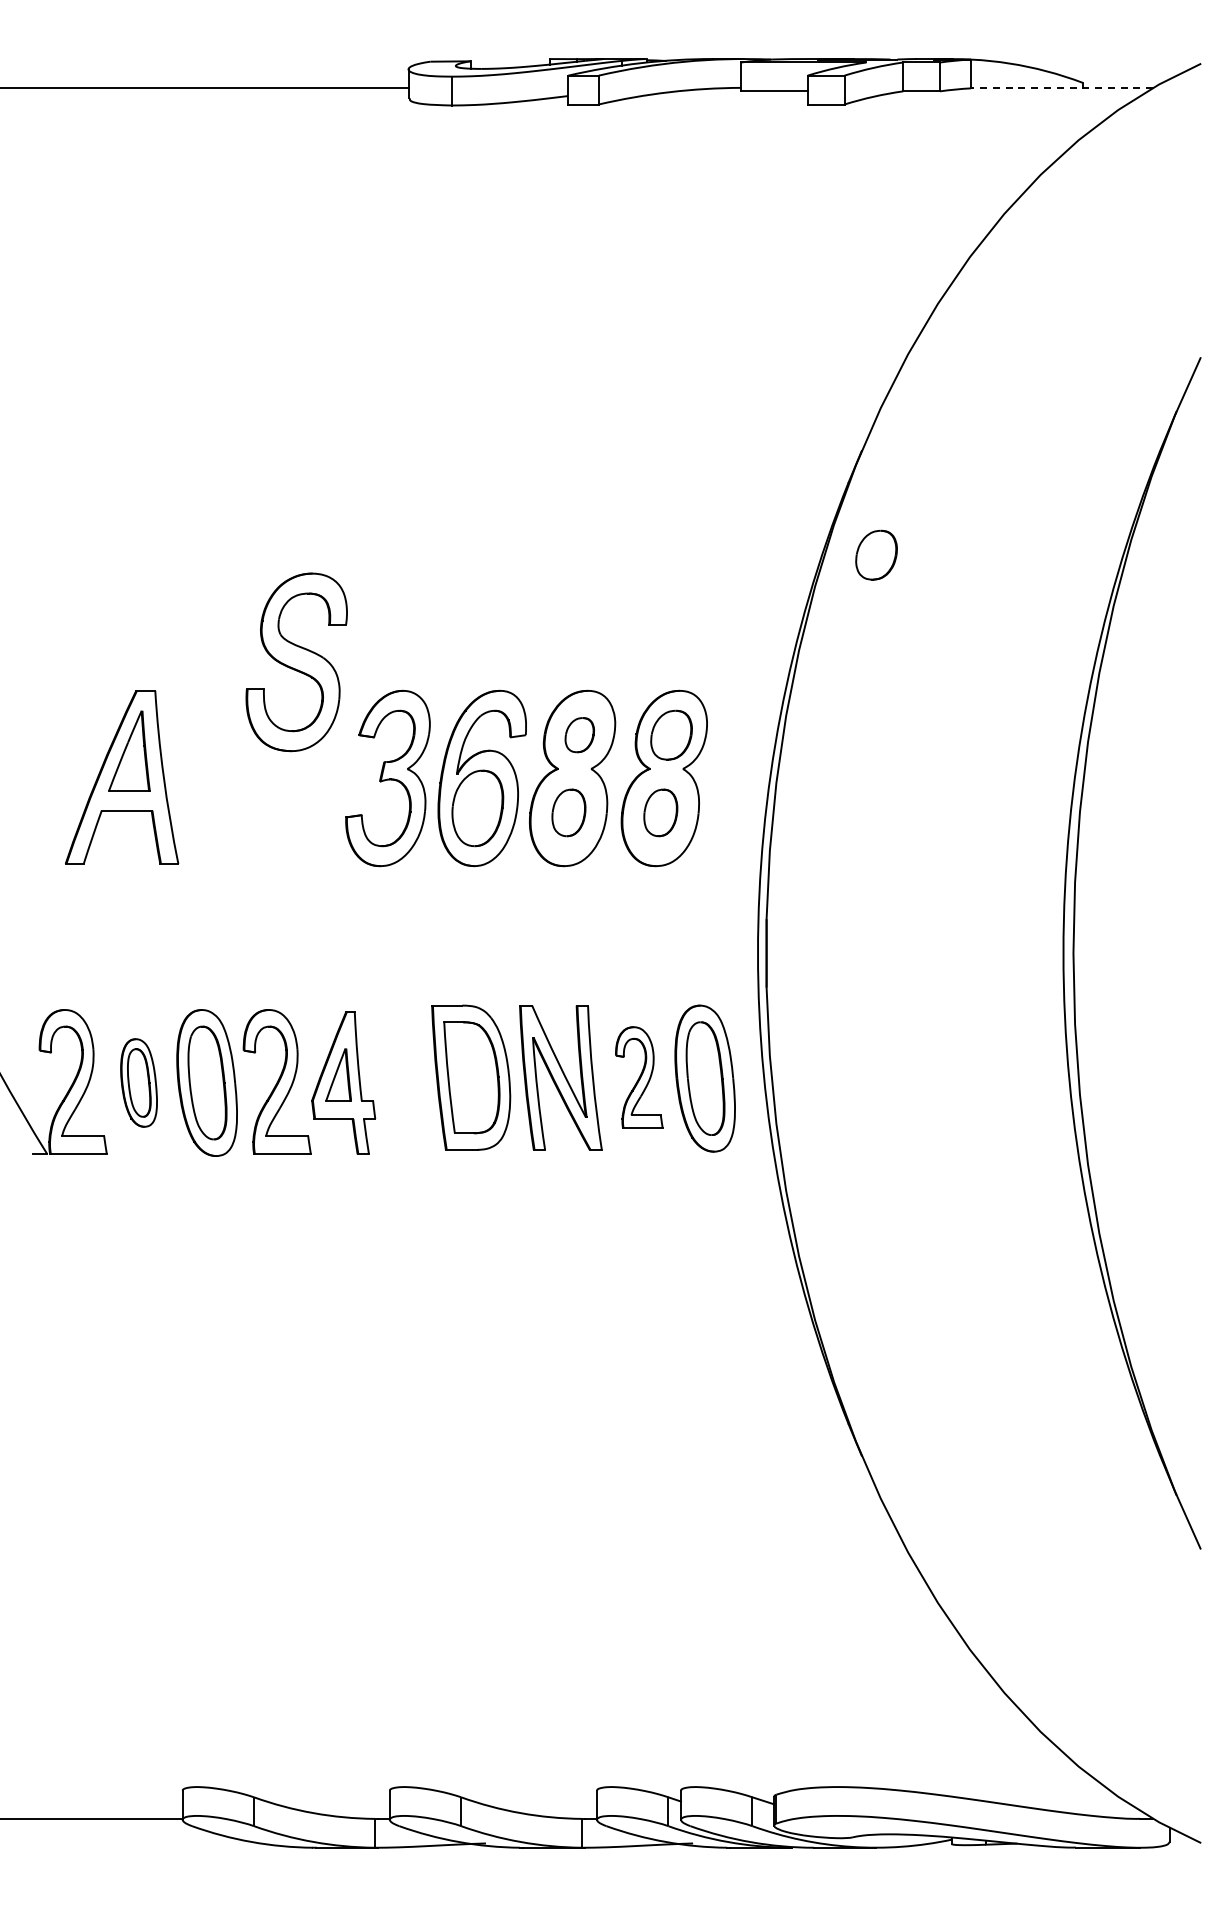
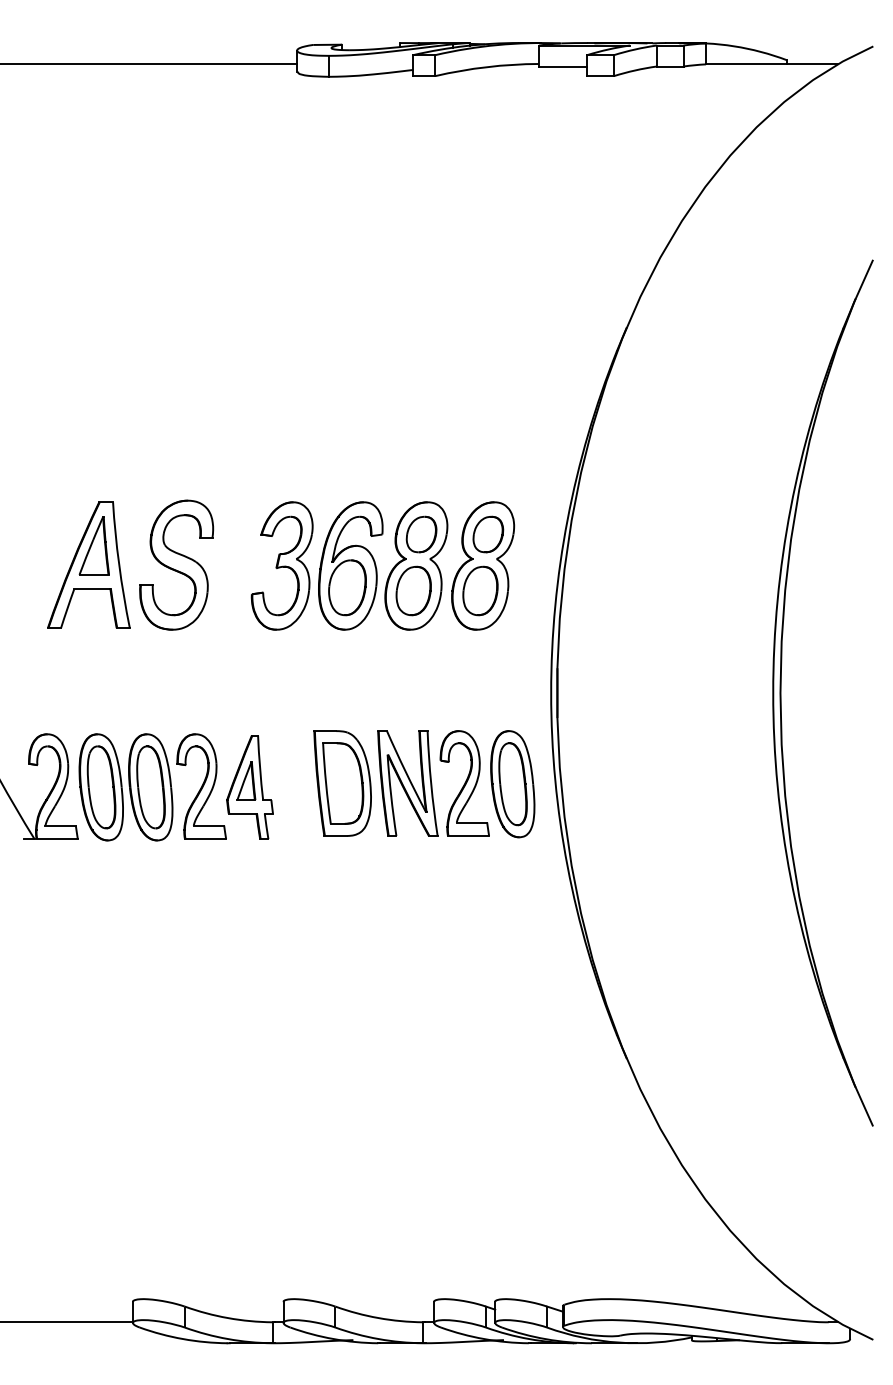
line: (1061, 87) -> (771, 63), dashed -> solid
part: (876, 554) -> (637, 403), removed
part: (296, 662) -> (176, 565), moved
part: (579, 734) -> (421, 534), size x1.43
part: (568, 812) -> (413, 590), size x1.43
part: (660, 812) -> (480, 590), size x1.43
part: (639, 1077) -> (465, 783), size x1.43
part: (138, 1082) -> (100, 786), size x1.67

